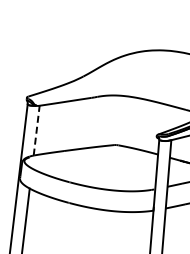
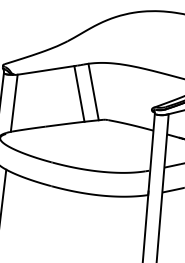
line: (105, 120) -> (93, 91), added
line: (93, 122) -> (79, 93), added
line: (36, 130) -> (14, 103), dashed -> solid

